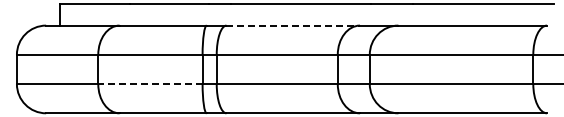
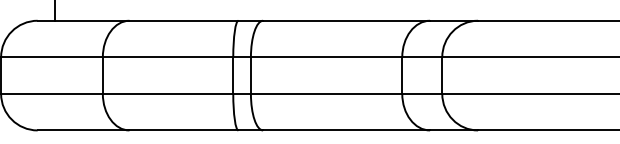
line: (293, 25) -> (346, 20), dashed -> solid
line: (149, 84) -> (166, 94), dashed -> solid

